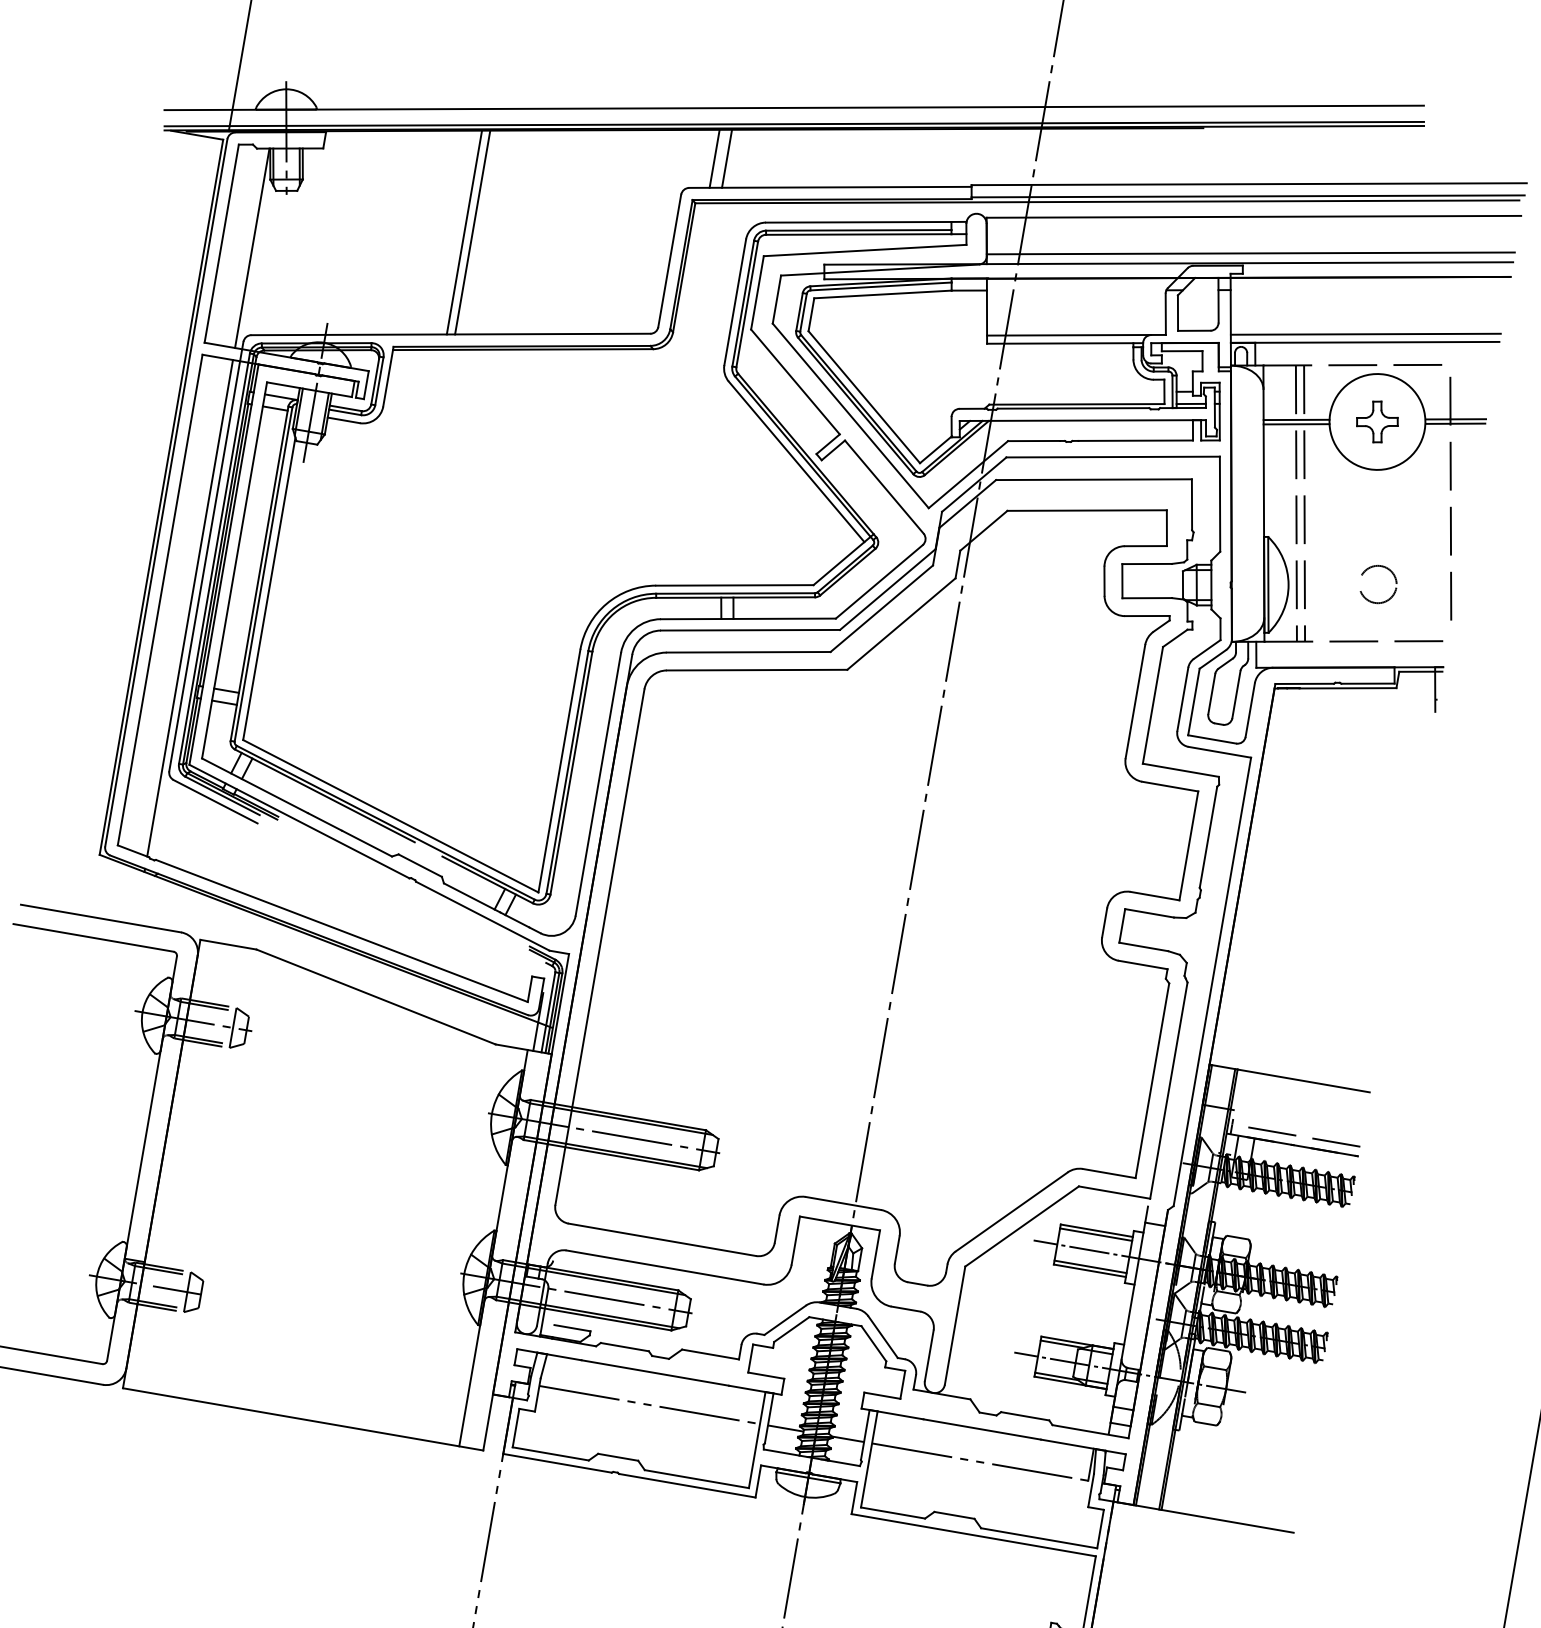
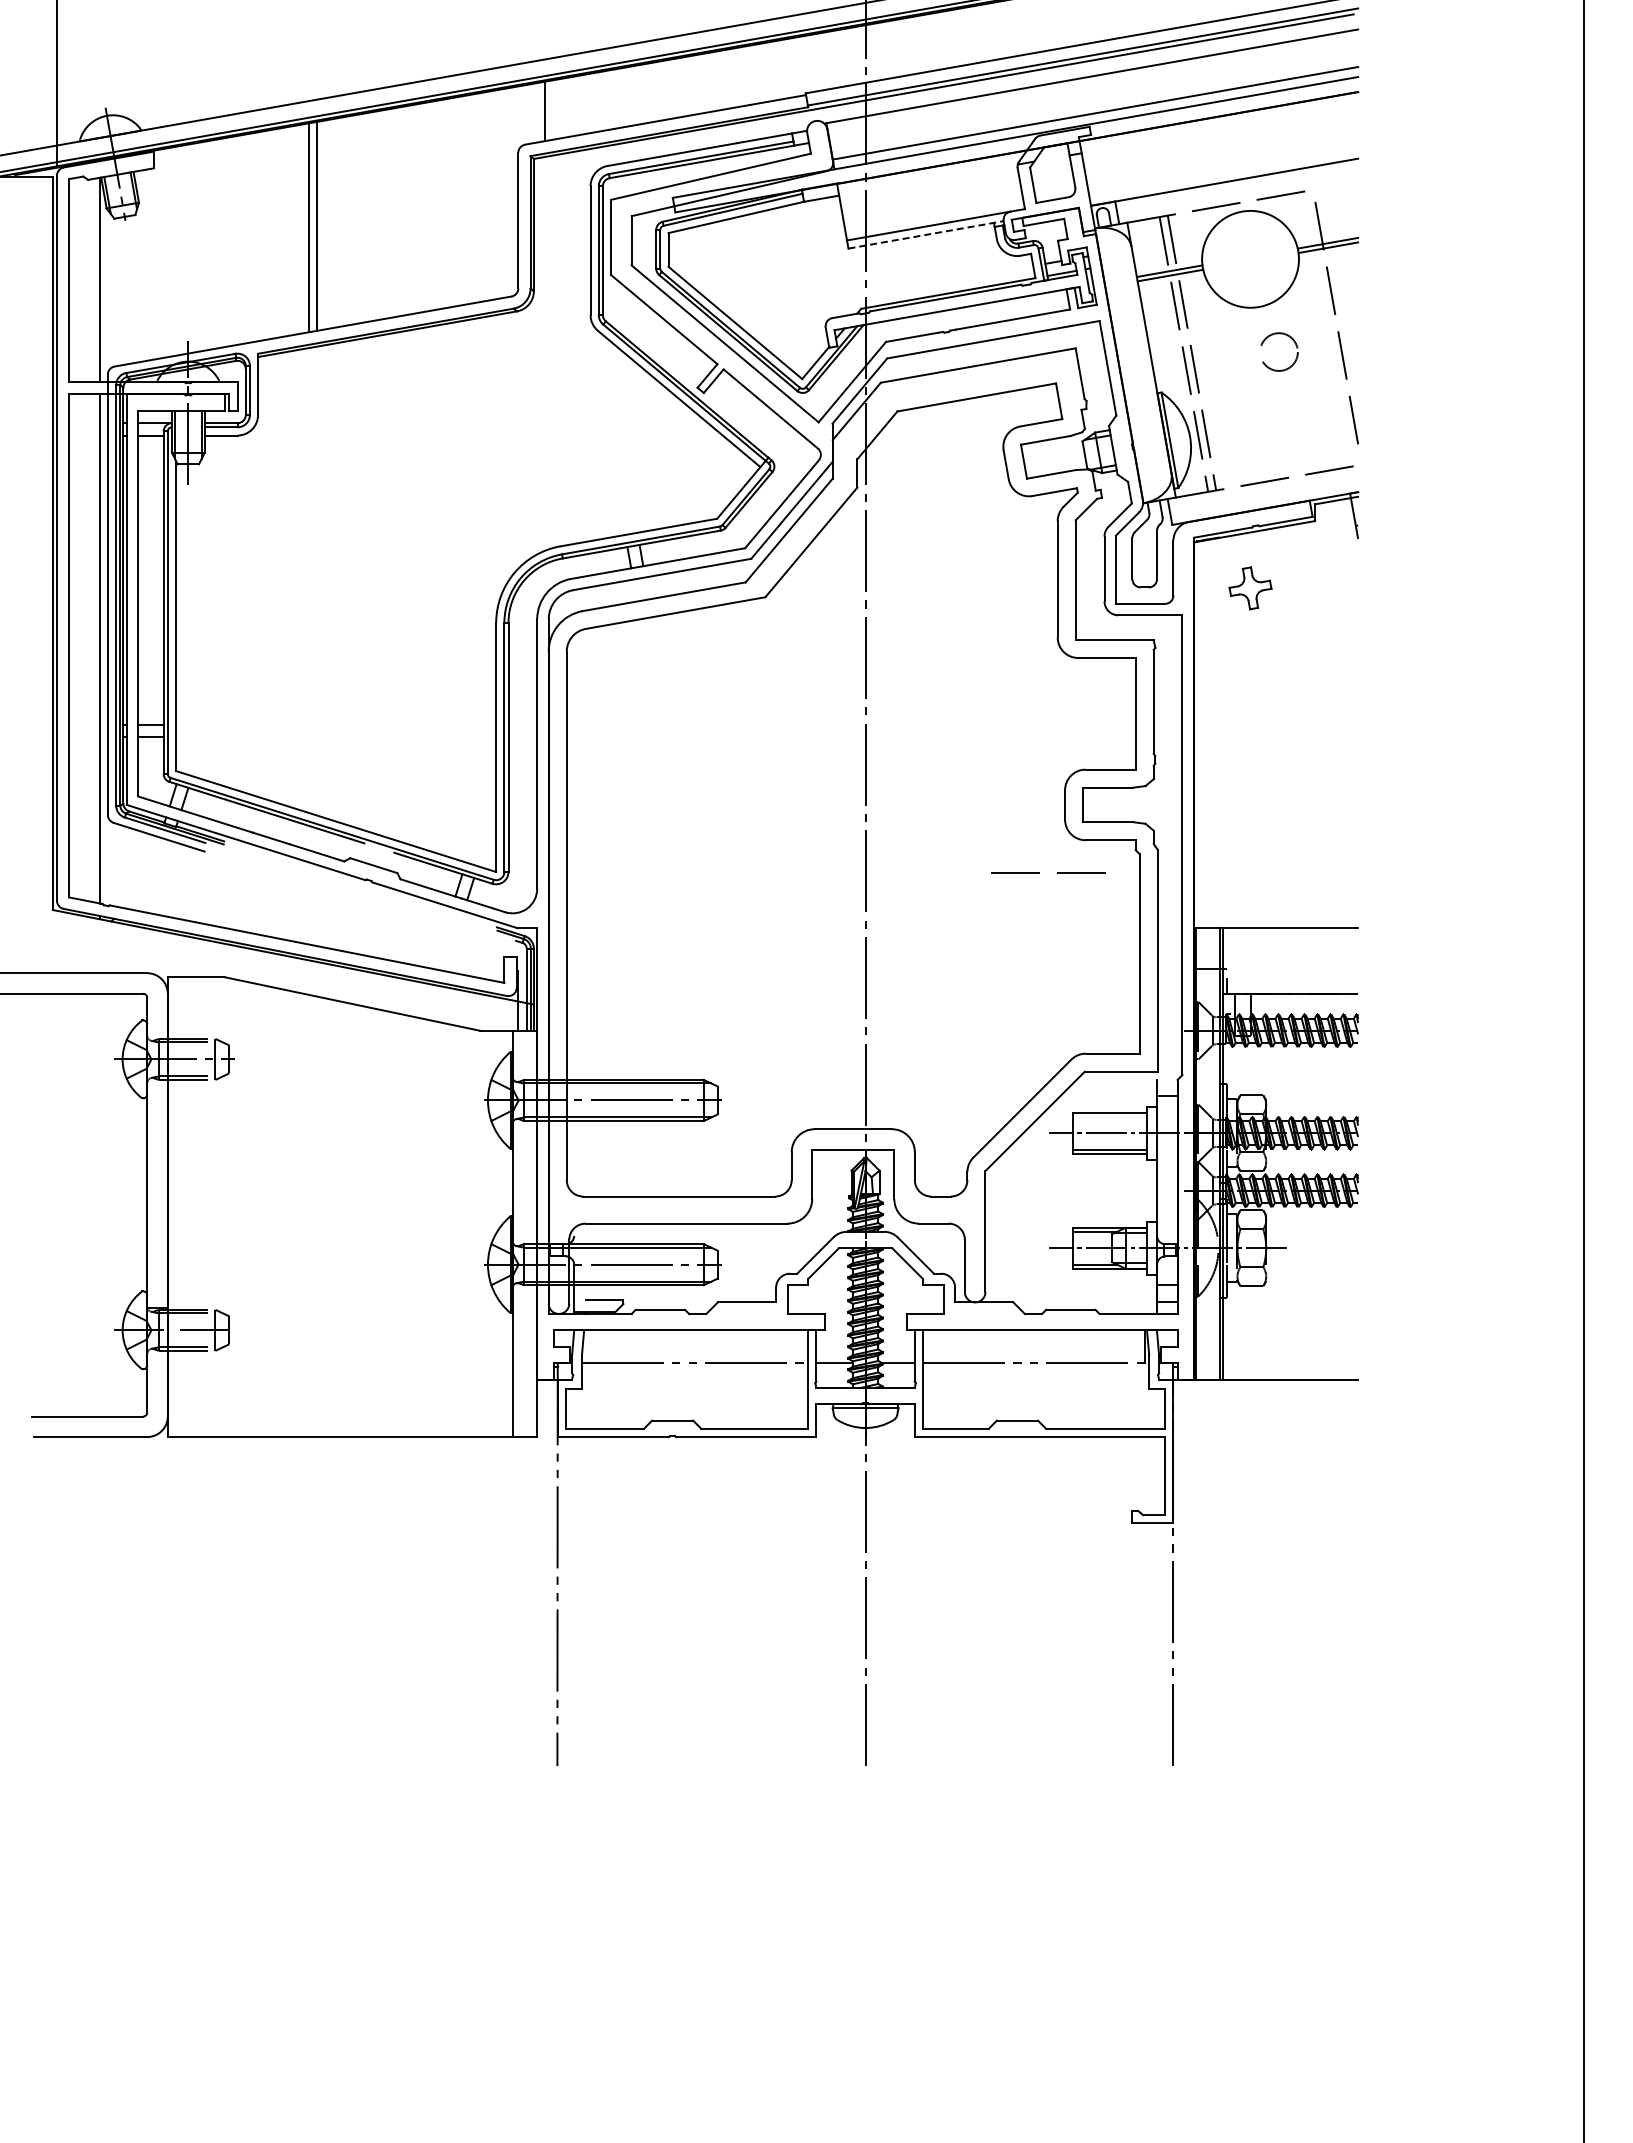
line: (726, 158) -> (557, 108), removed
line: (1365, 333) -> (1223, 173), removed
line: (1065, 343) -> (926, 234), solid -> dashed
part: (1377, 422) -> (1250, 588), moved
circle: (1378, 584) -> (1279, 351), moved
line: (1295, 1135) -> (1039, 872), moved
line: (1096, 1234) -> (1110, 1116), removed

